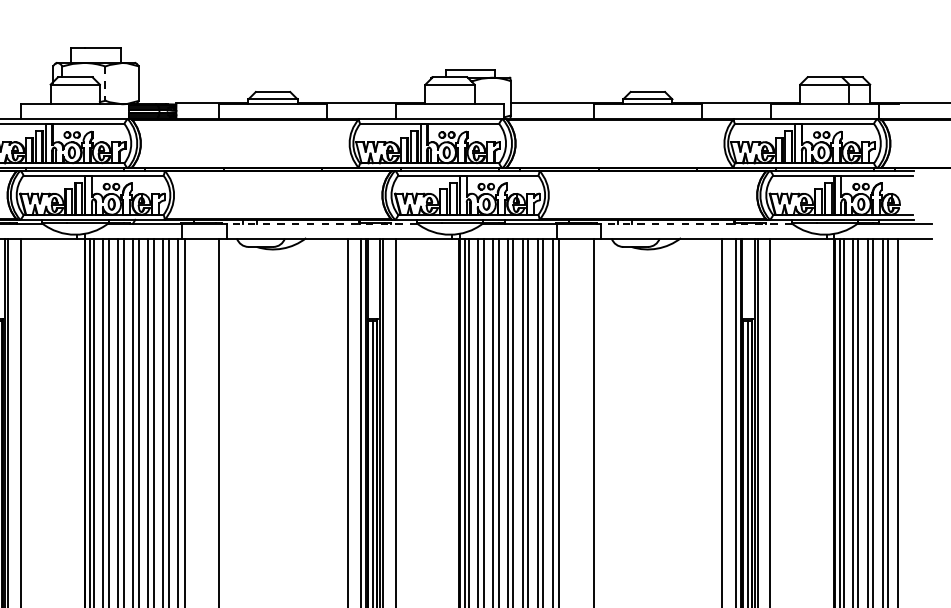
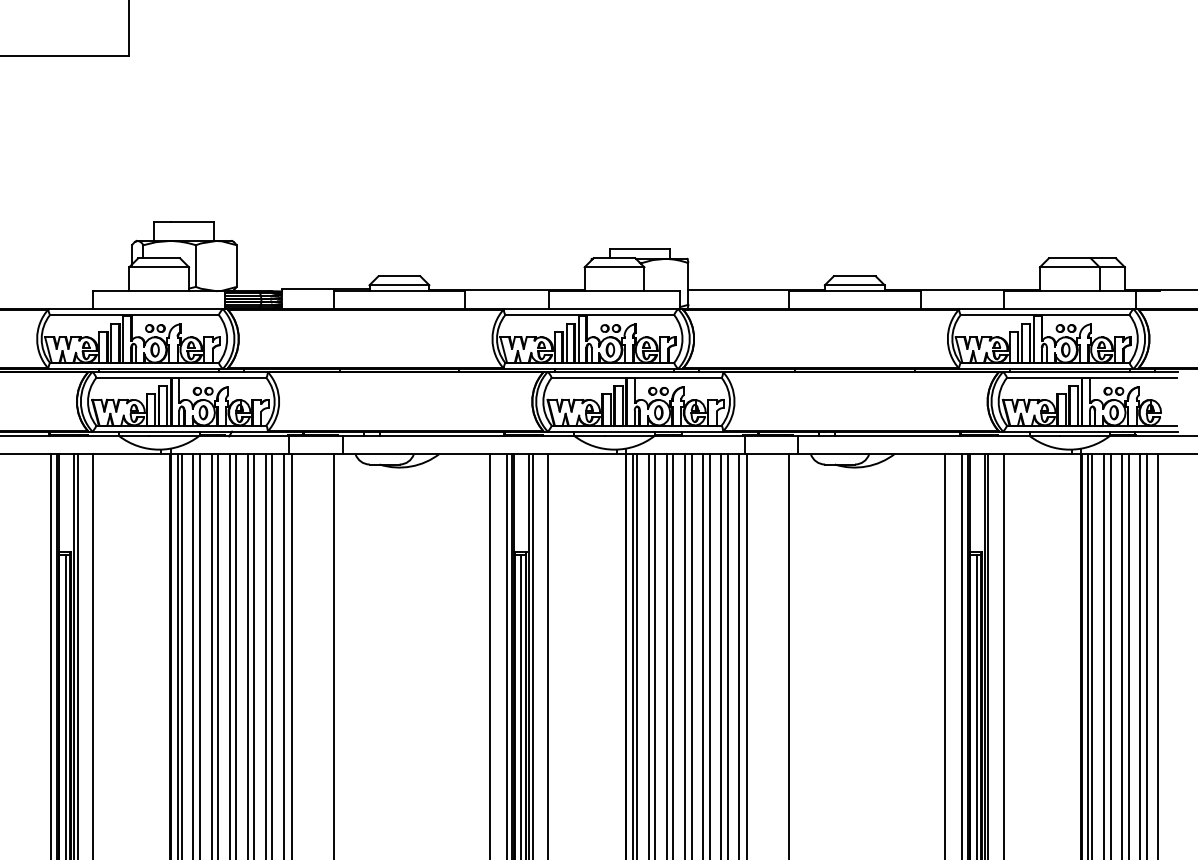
line: (105, 83) -> (195, 266), dashed -> solid
line: (321, 223) -> (458, 436), dashed -> solid
line: (696, 223) -> (914, 436), dashed -> solid

